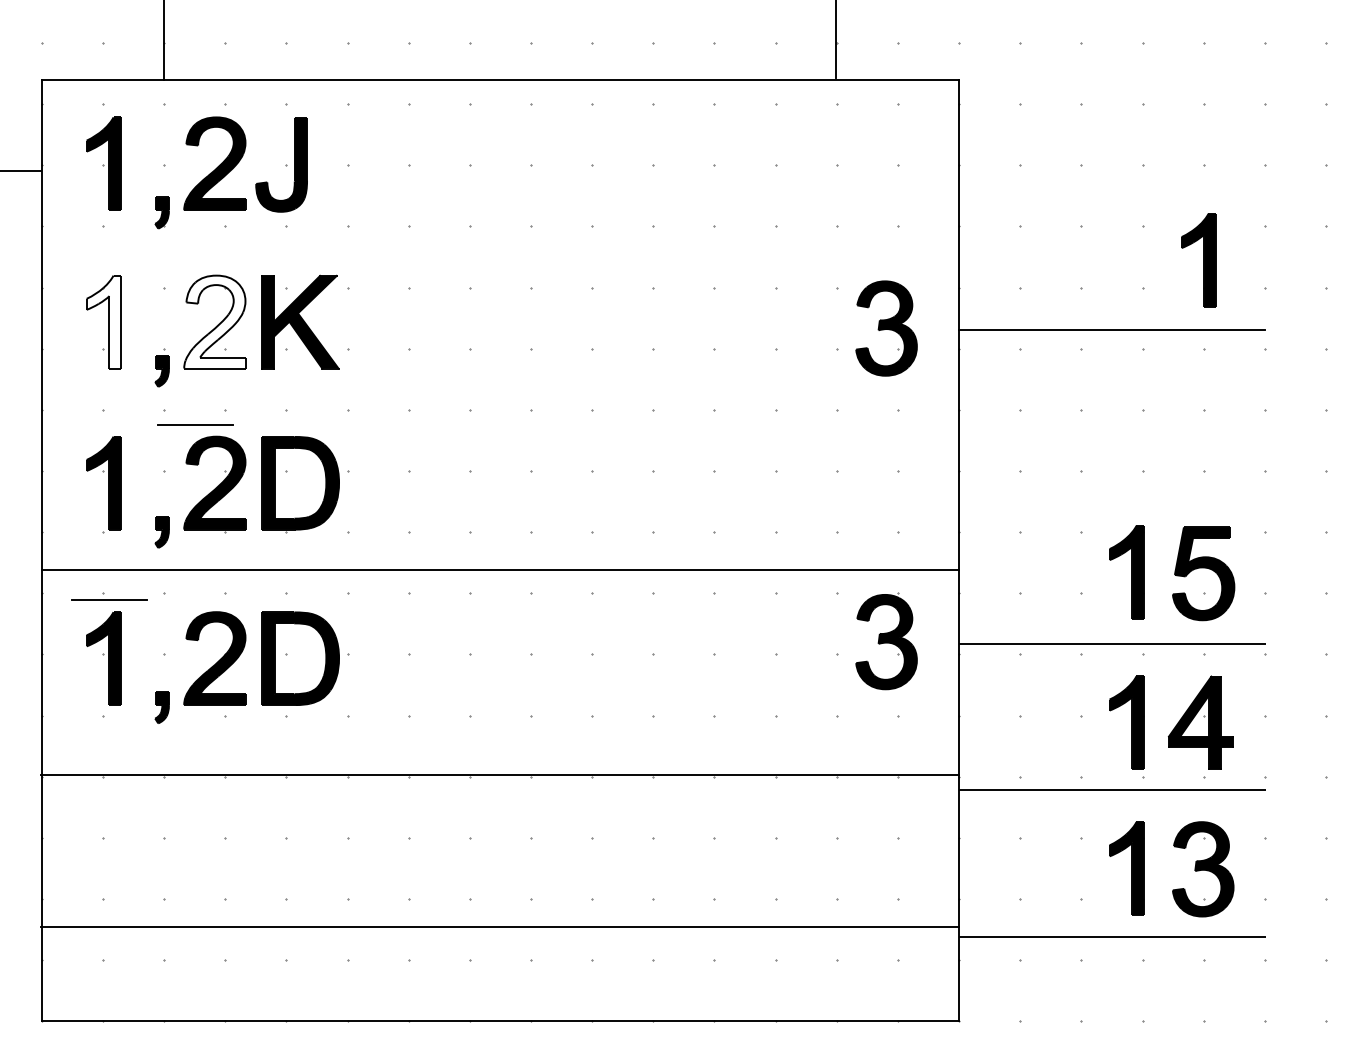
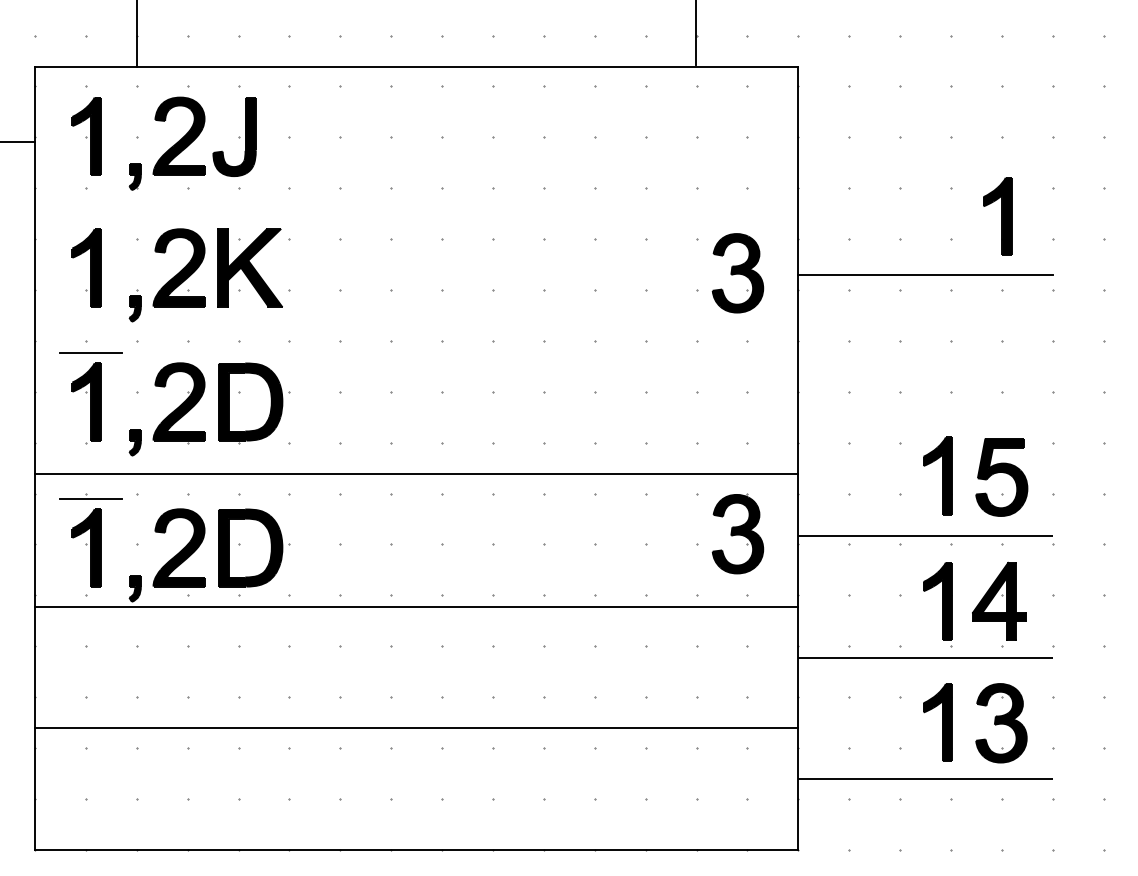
fill: (103, 321) -> (86, 267), added
fill: (214, 321) -> (178, 267), added
line: (195, 424) -> (91, 353), moved
line: (499, 775) -> (415, 606), moved
line: (499, 927) -> (415, 728), moved

